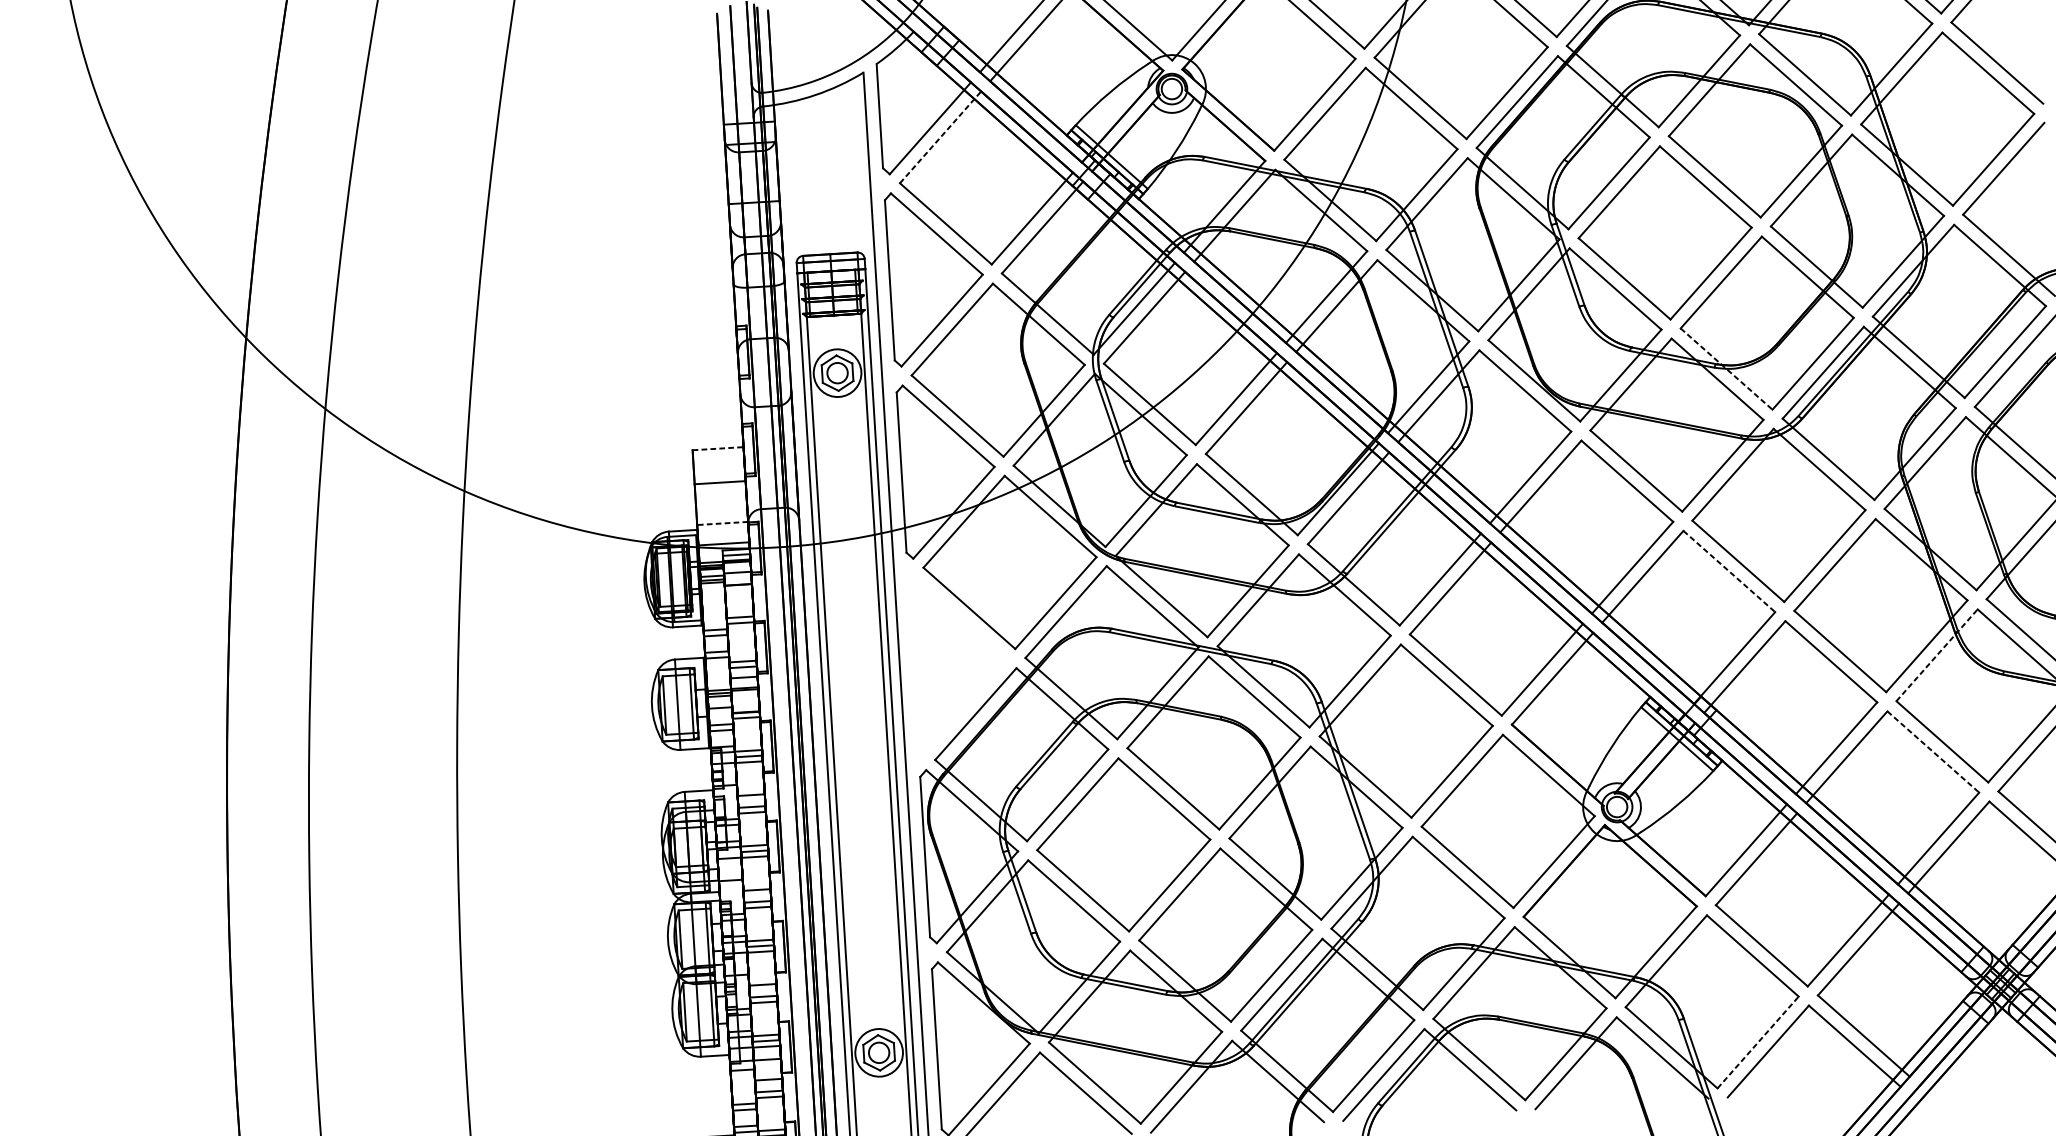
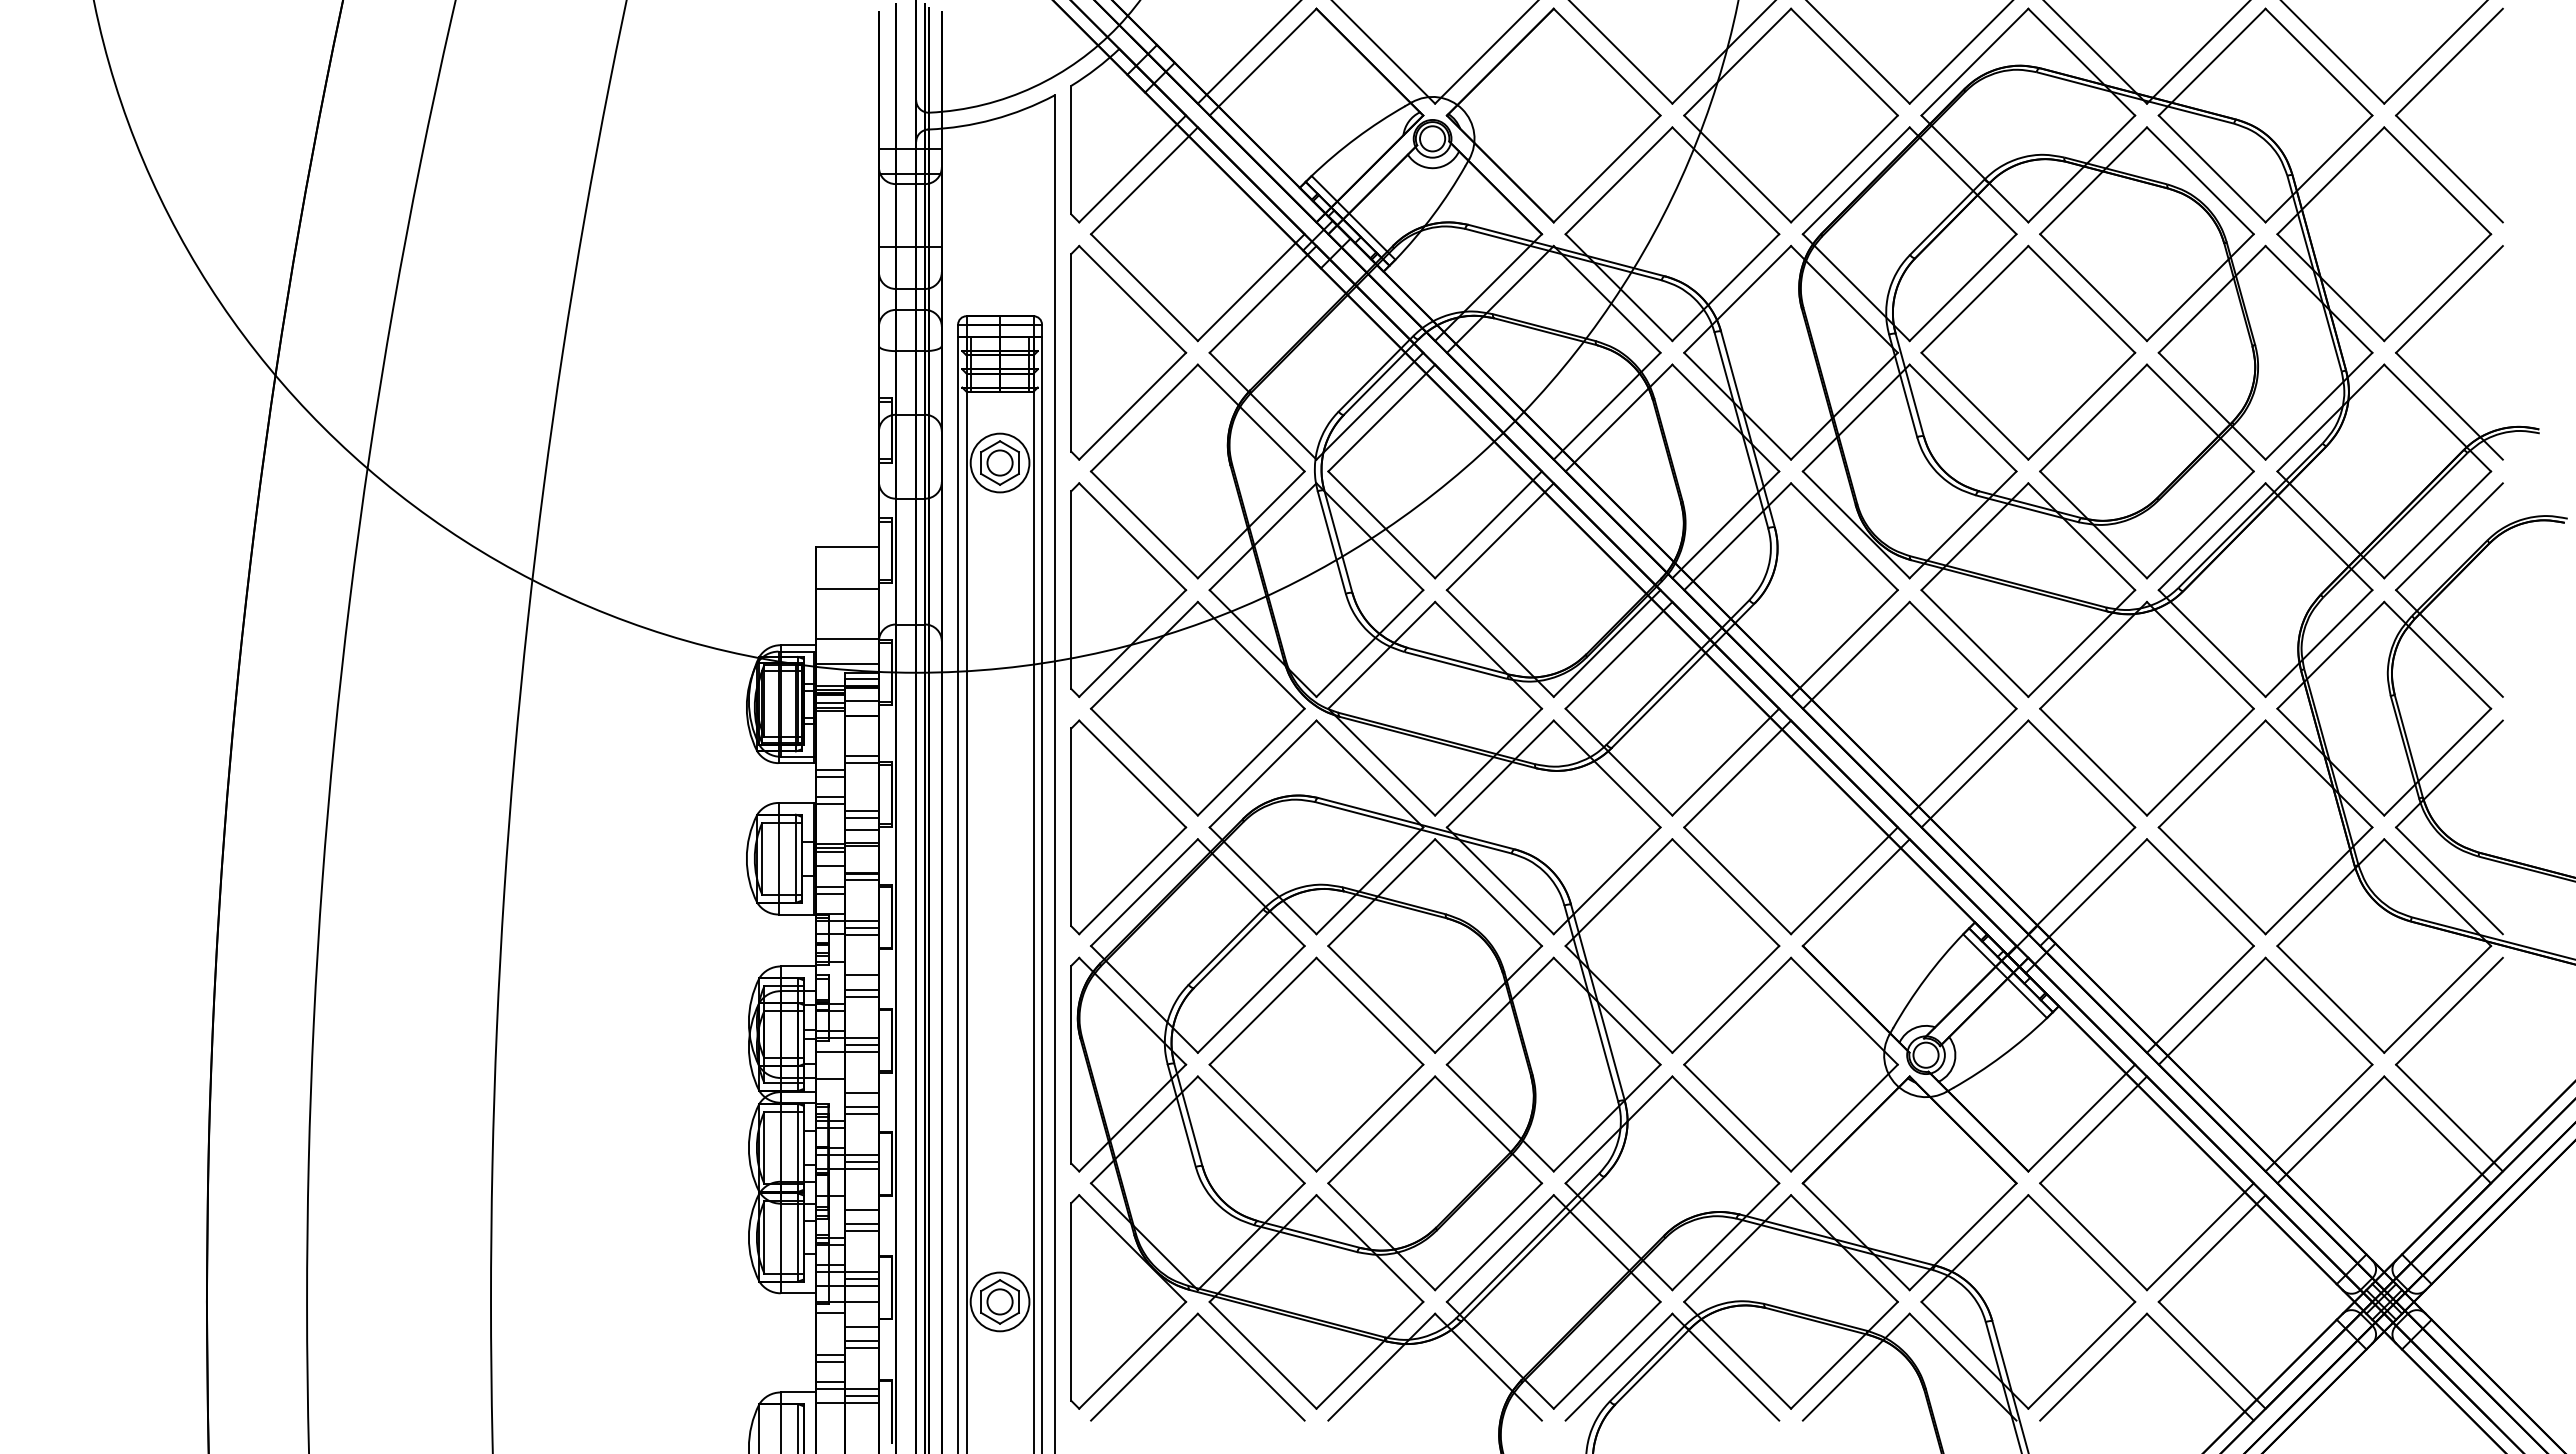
line: (940, 137) -> (1144, 180), dashed -> solid
line: (1726, 368) -> (2093, 524), dashed -> solid
line: (718, 448) -> (847, 546), dashed -> solid
line: (721, 523) -> (846, 639), dashed -> solid
line: (1729, 571) -> (2082, 774), dashed -> solid
line: (1937, 655) -> (2331, 892), dashed -> solid
part: (959, 662) -> (1128, 827), added
line: (1932, 752) -> (2318, 1011), dashed -> solid
line: (1758, 1041) -> (2082, 1354), dashed -> solid

